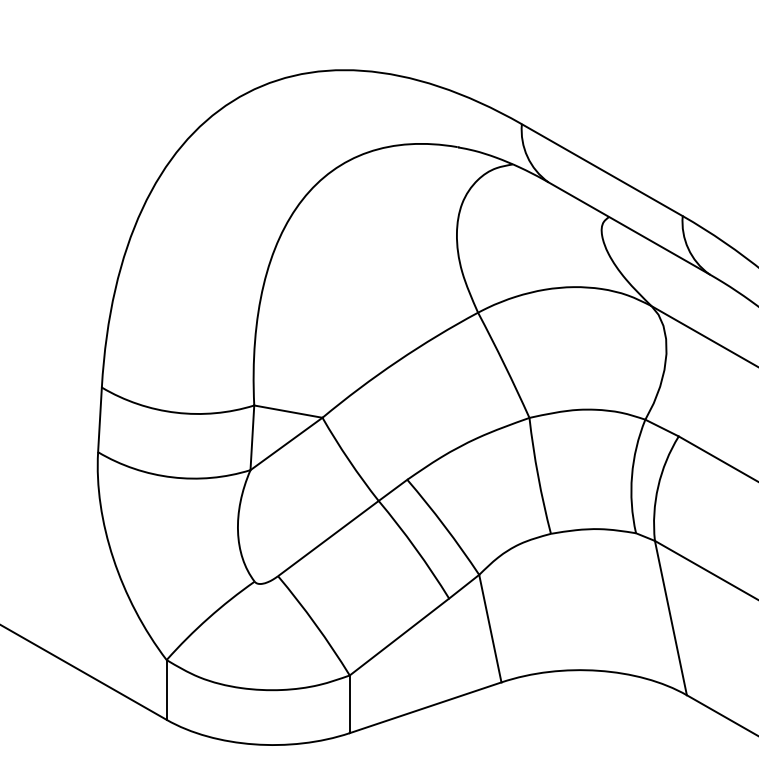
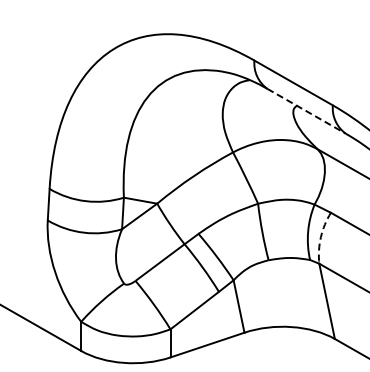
line: (630, 228) -> (307, 111), solid -> dashed
arc: (657, 487) -> (320, 237), solid -> dashed

